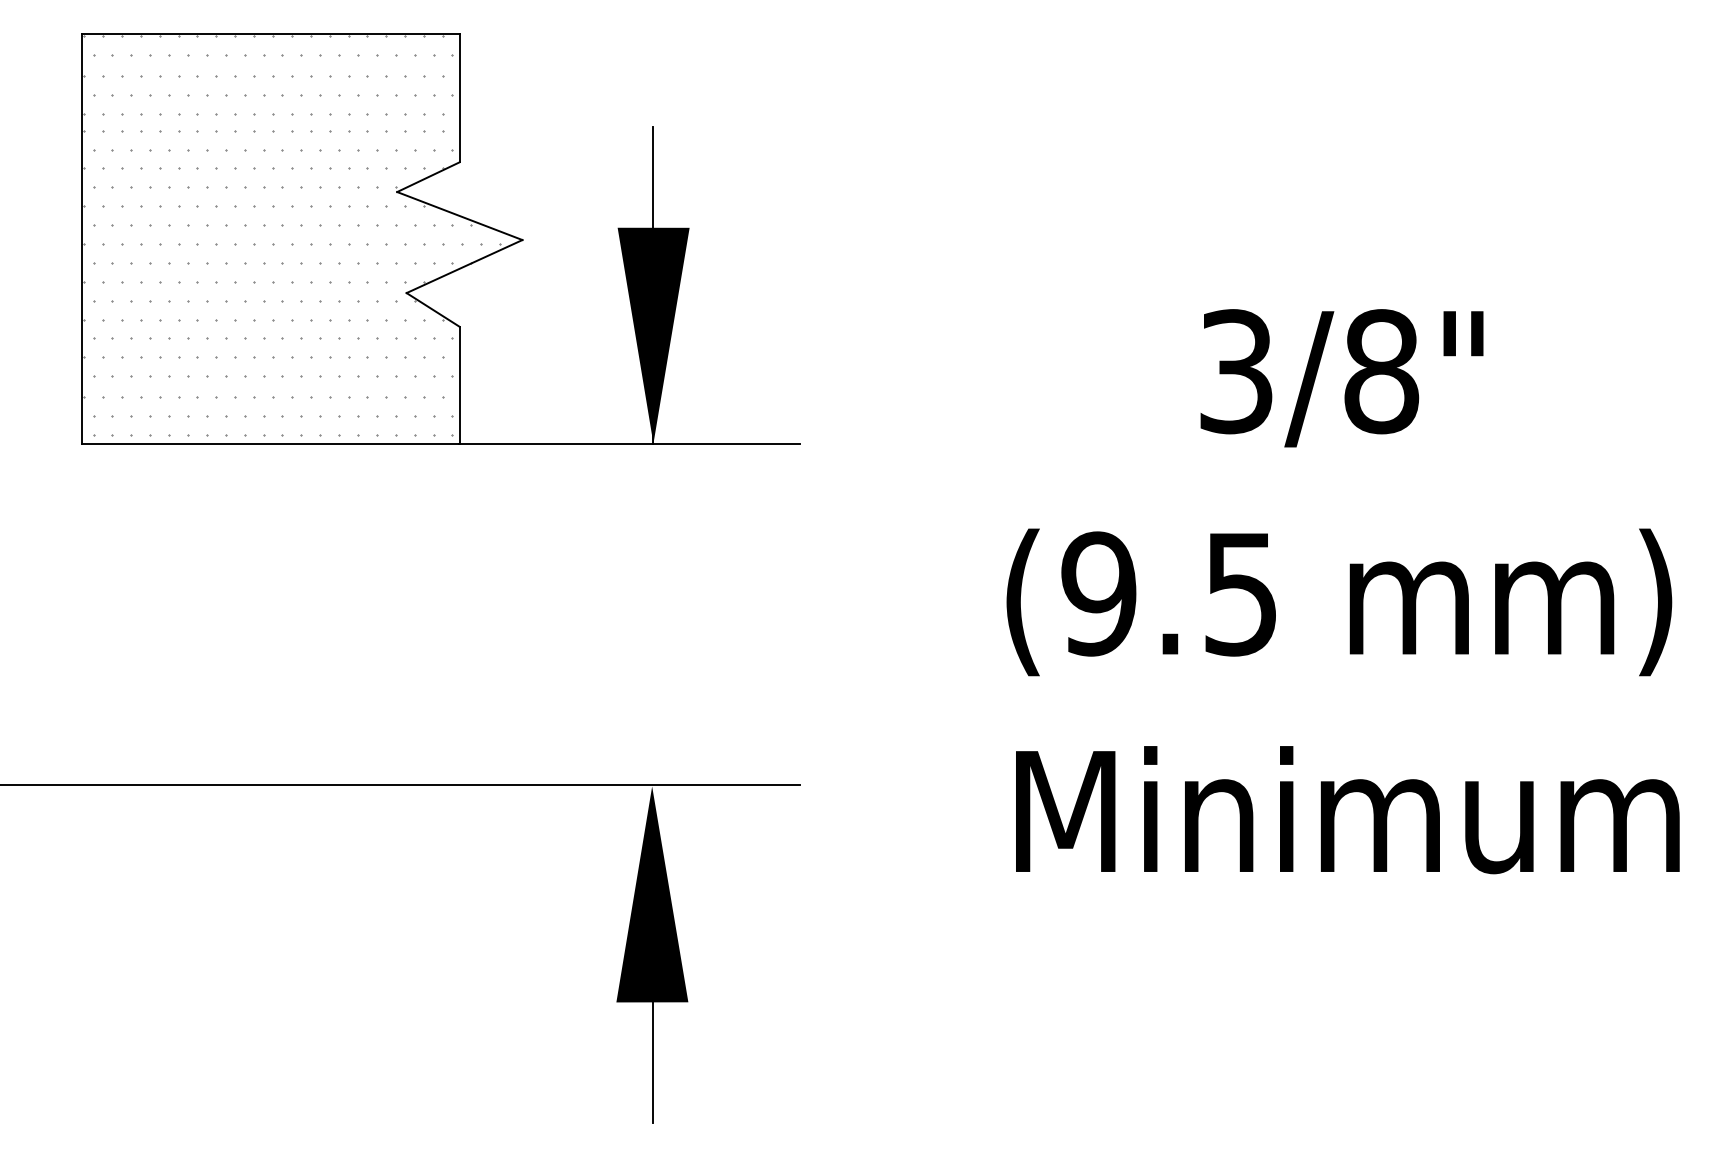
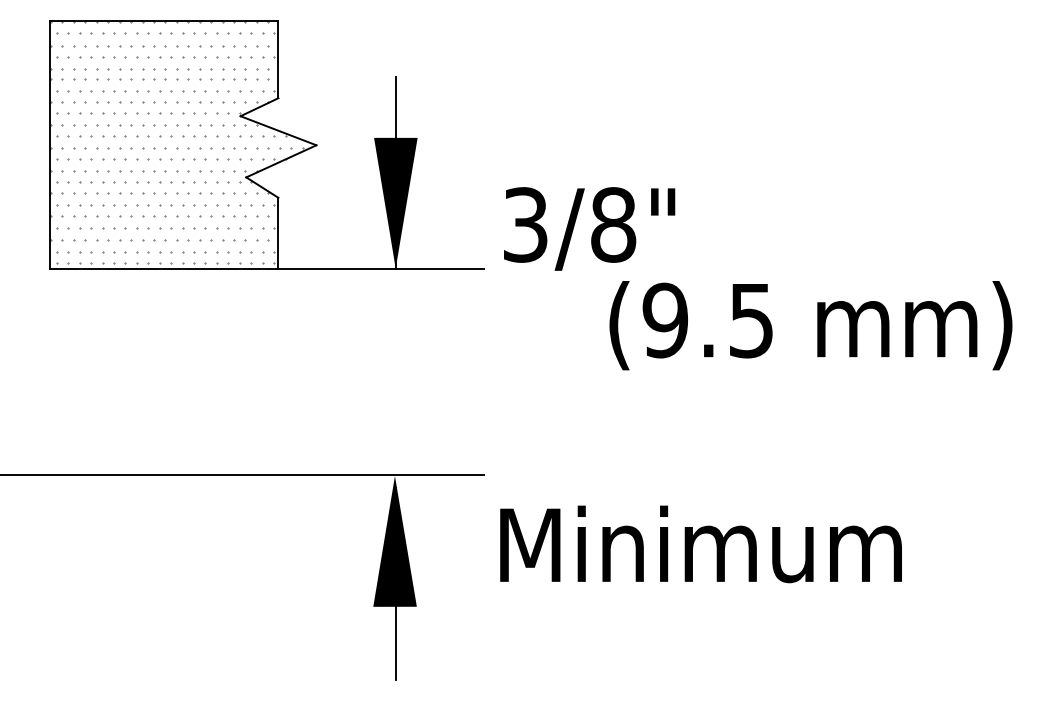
text: (1341, 377) -> (589, 228), moved
text: (1338, 602) -> (810, 325), moved
text: (1346, 810) -> (700, 544), moved

